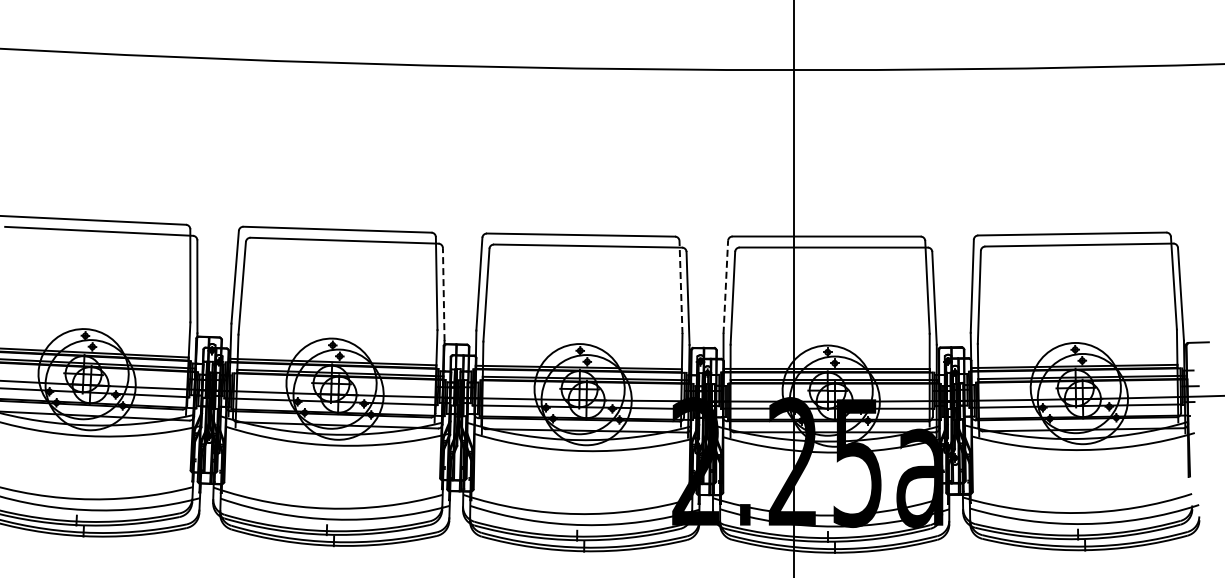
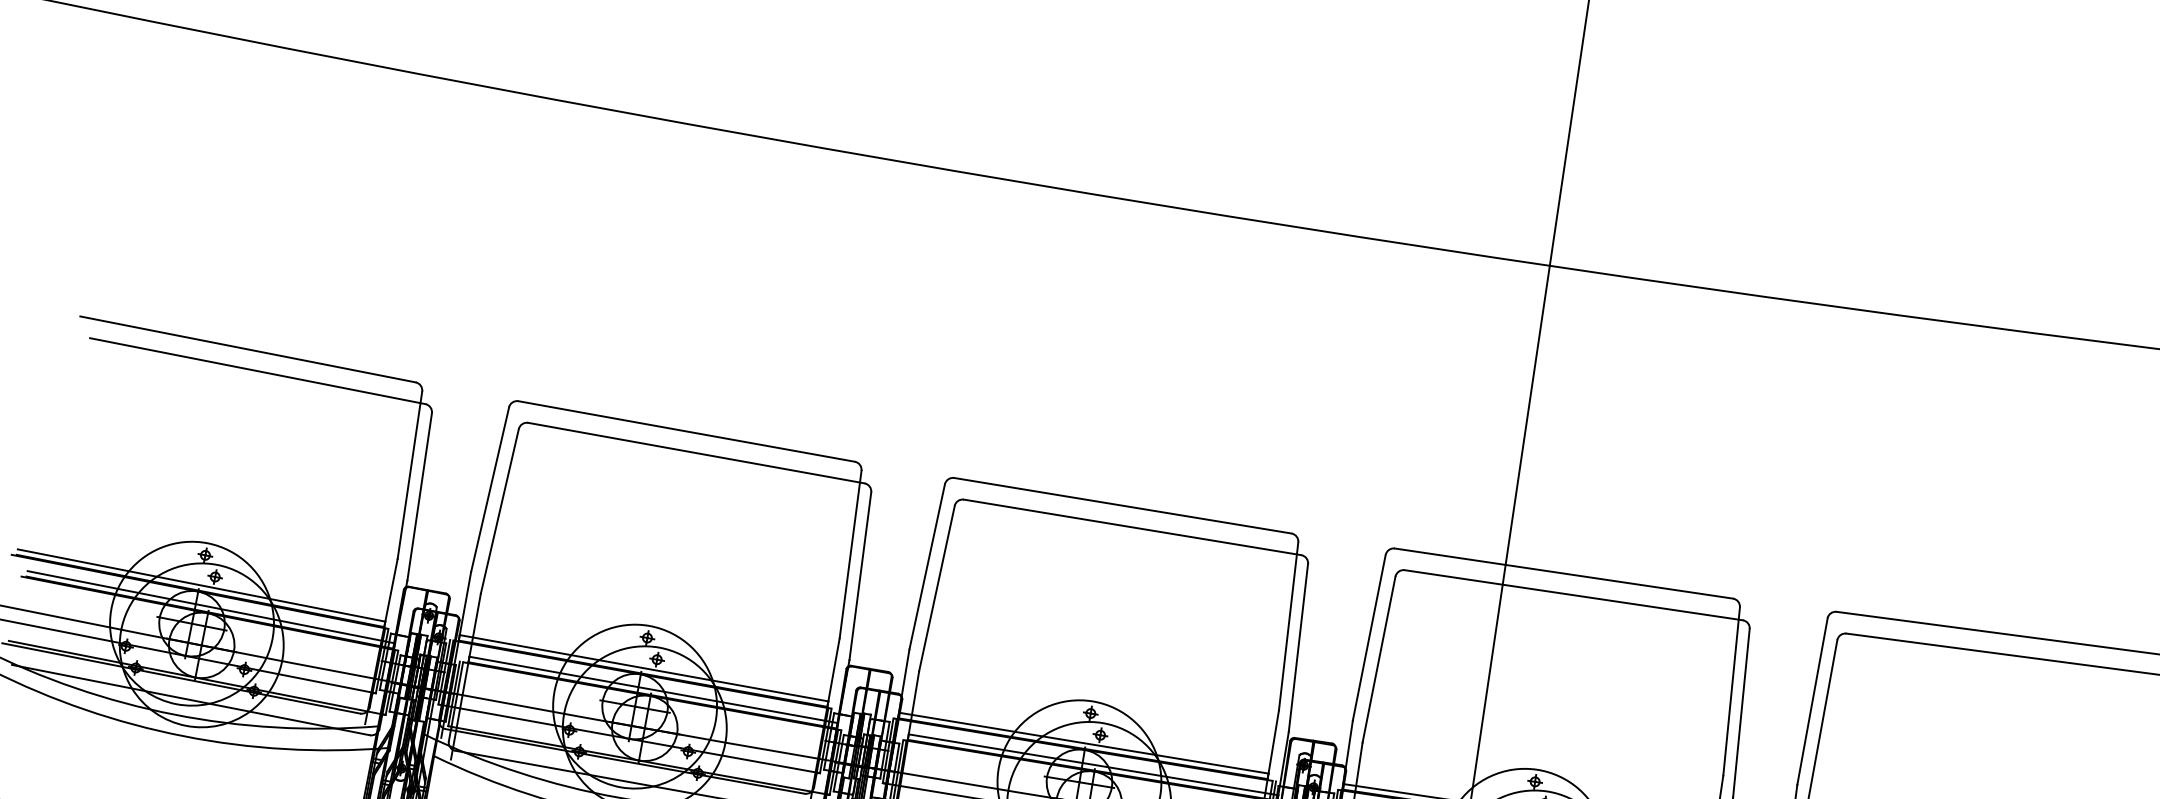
line: (680, 287) -> (1287, 626), dashed -> solid
line: (725, 287) -> (1368, 638), dashed -> solid
line: (443, 294) -> (859, 576), dashed -> solid

